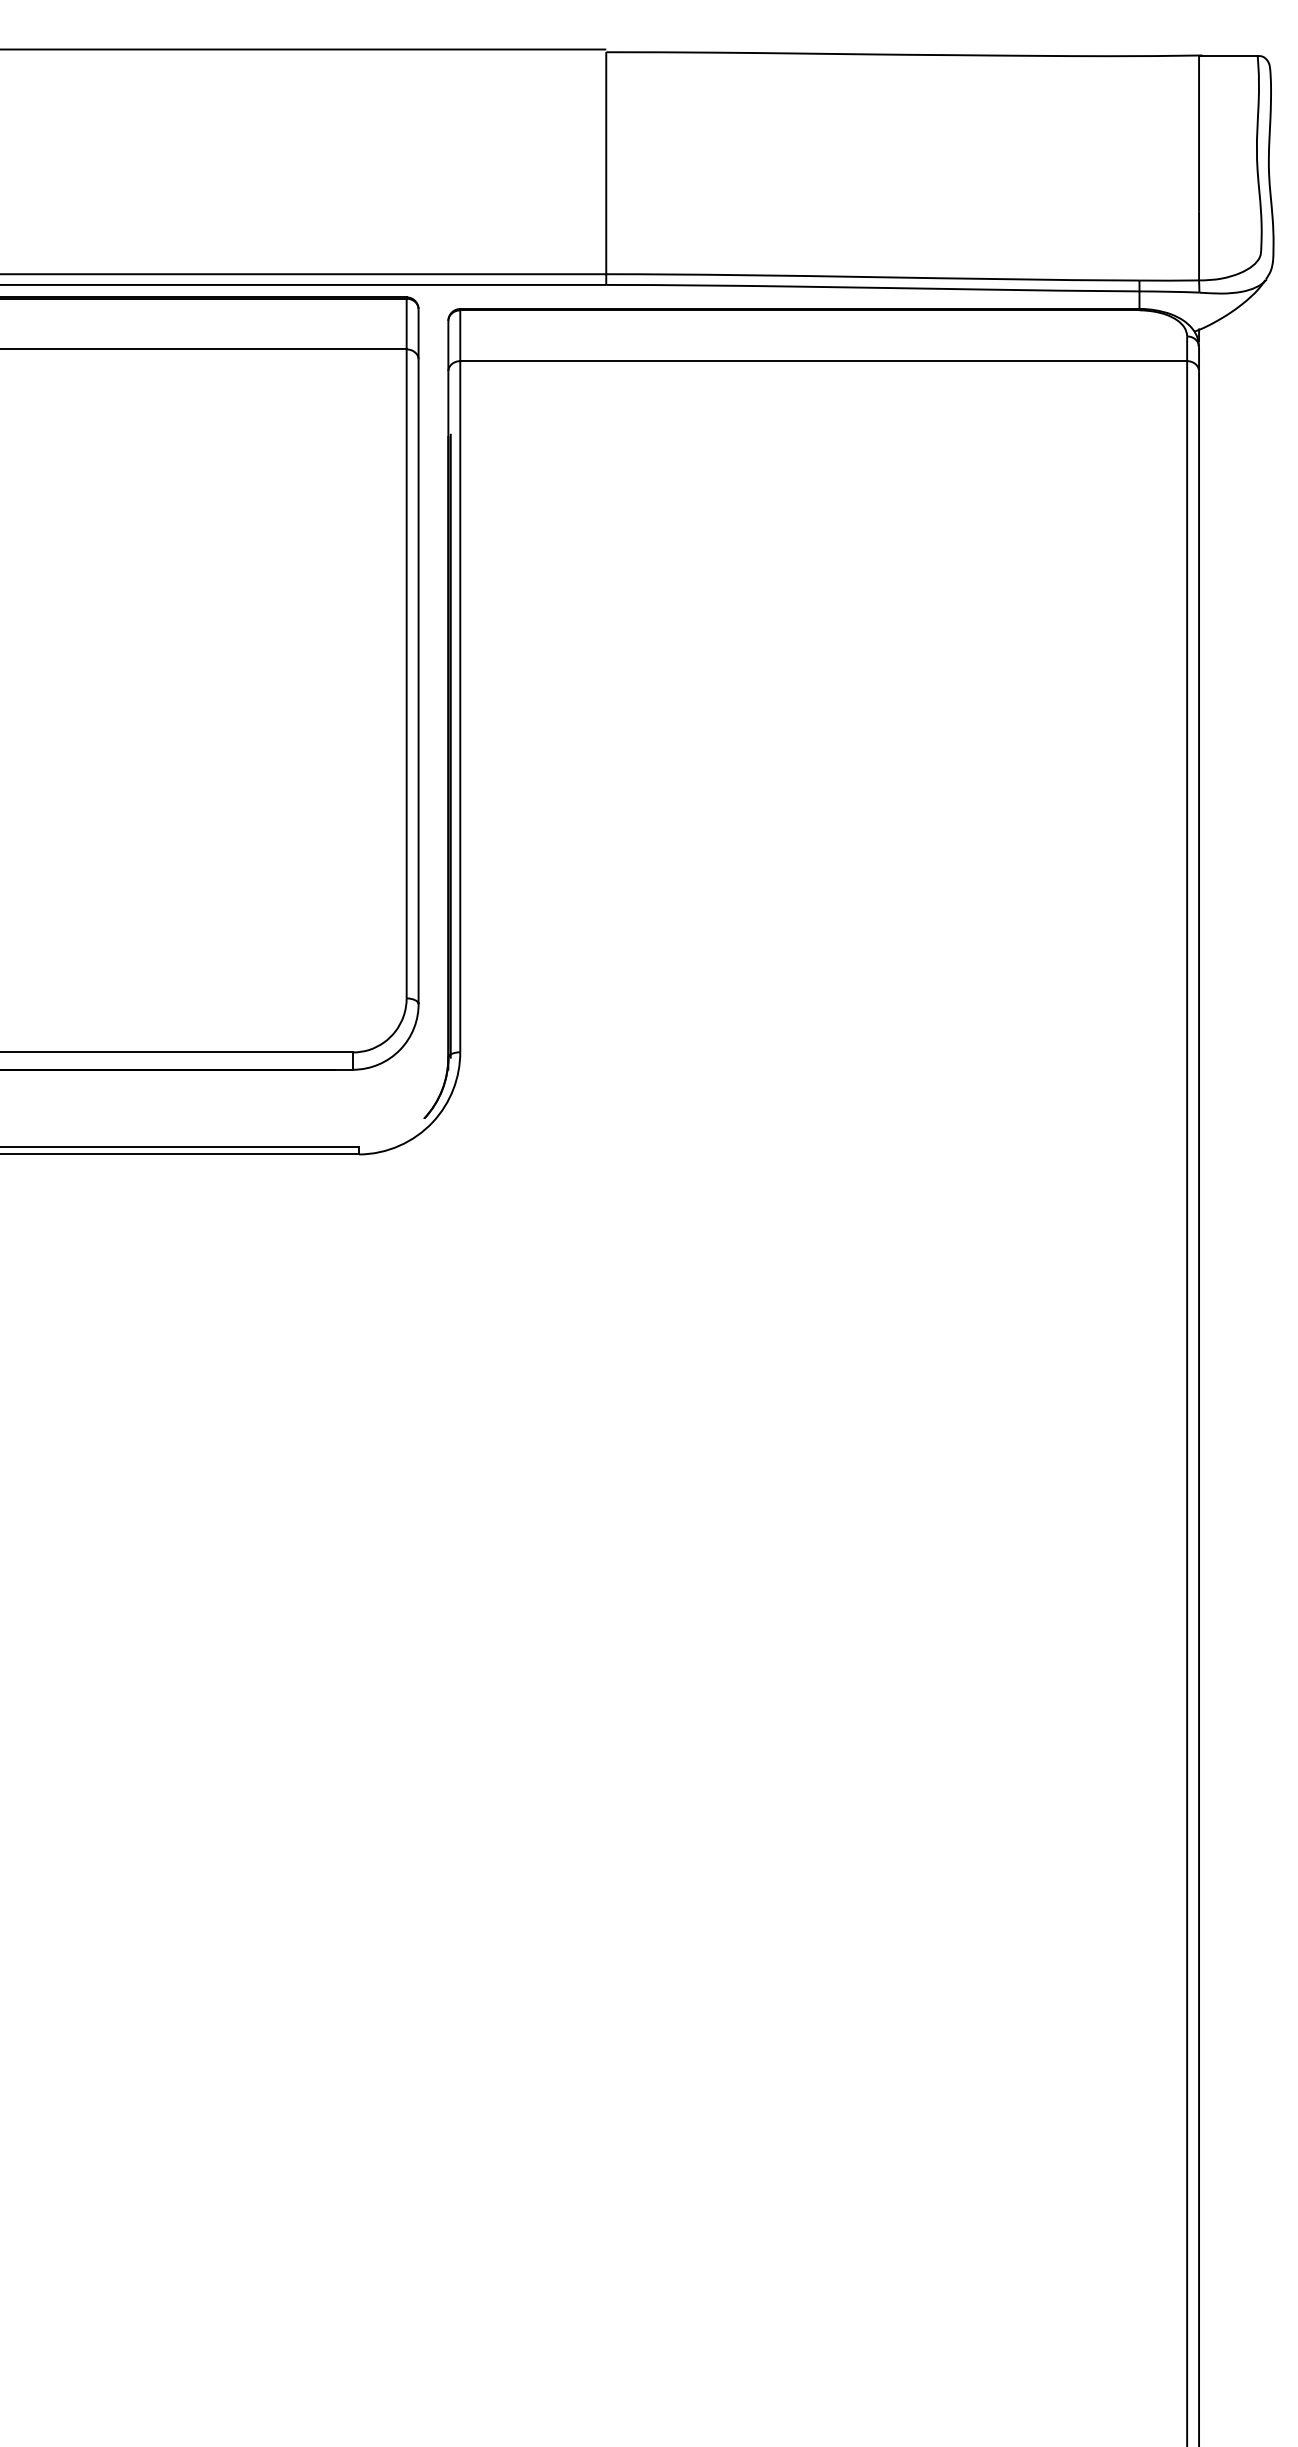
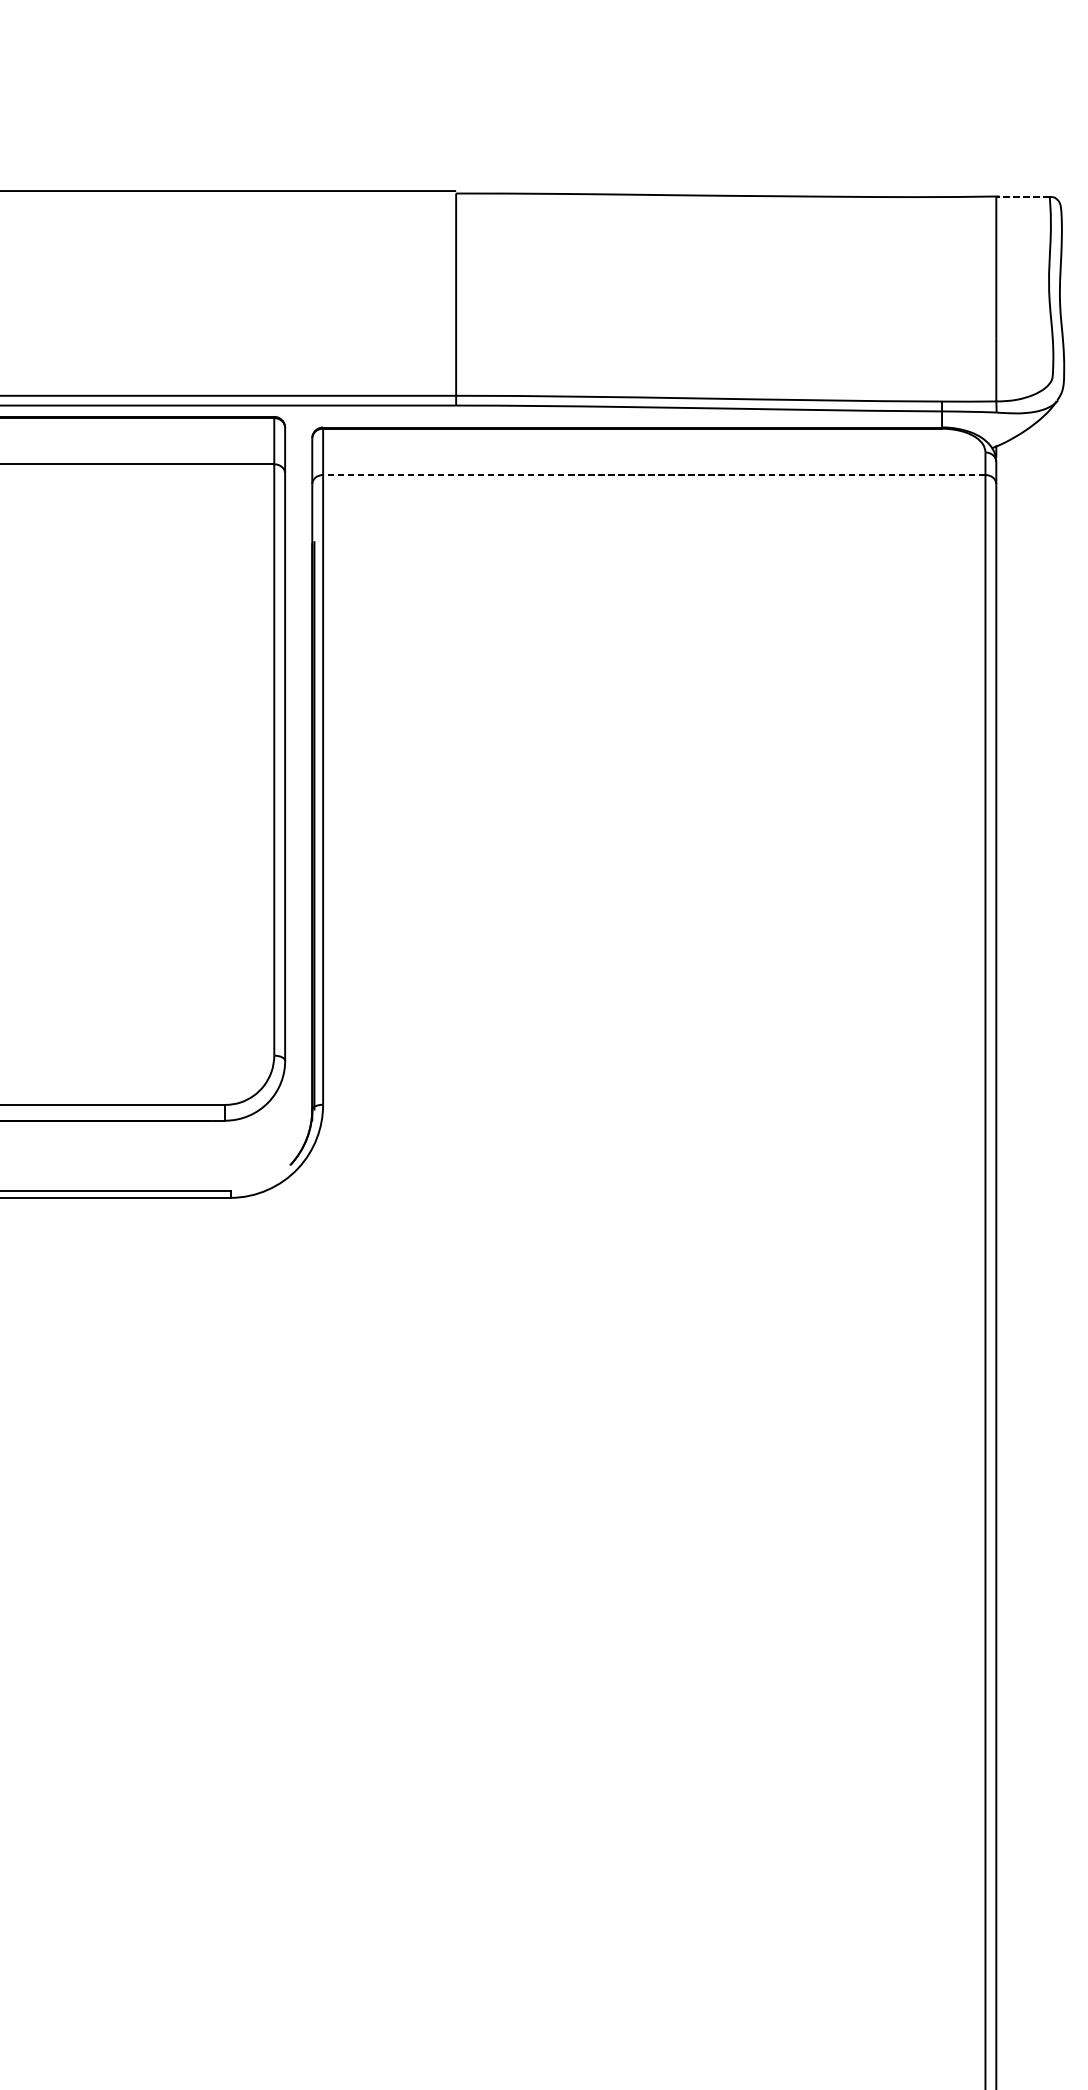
line: (1227, 55) -> (1022, 196), solid -> dashed
line: (823, 361) -> (654, 475), solid -> dashed

